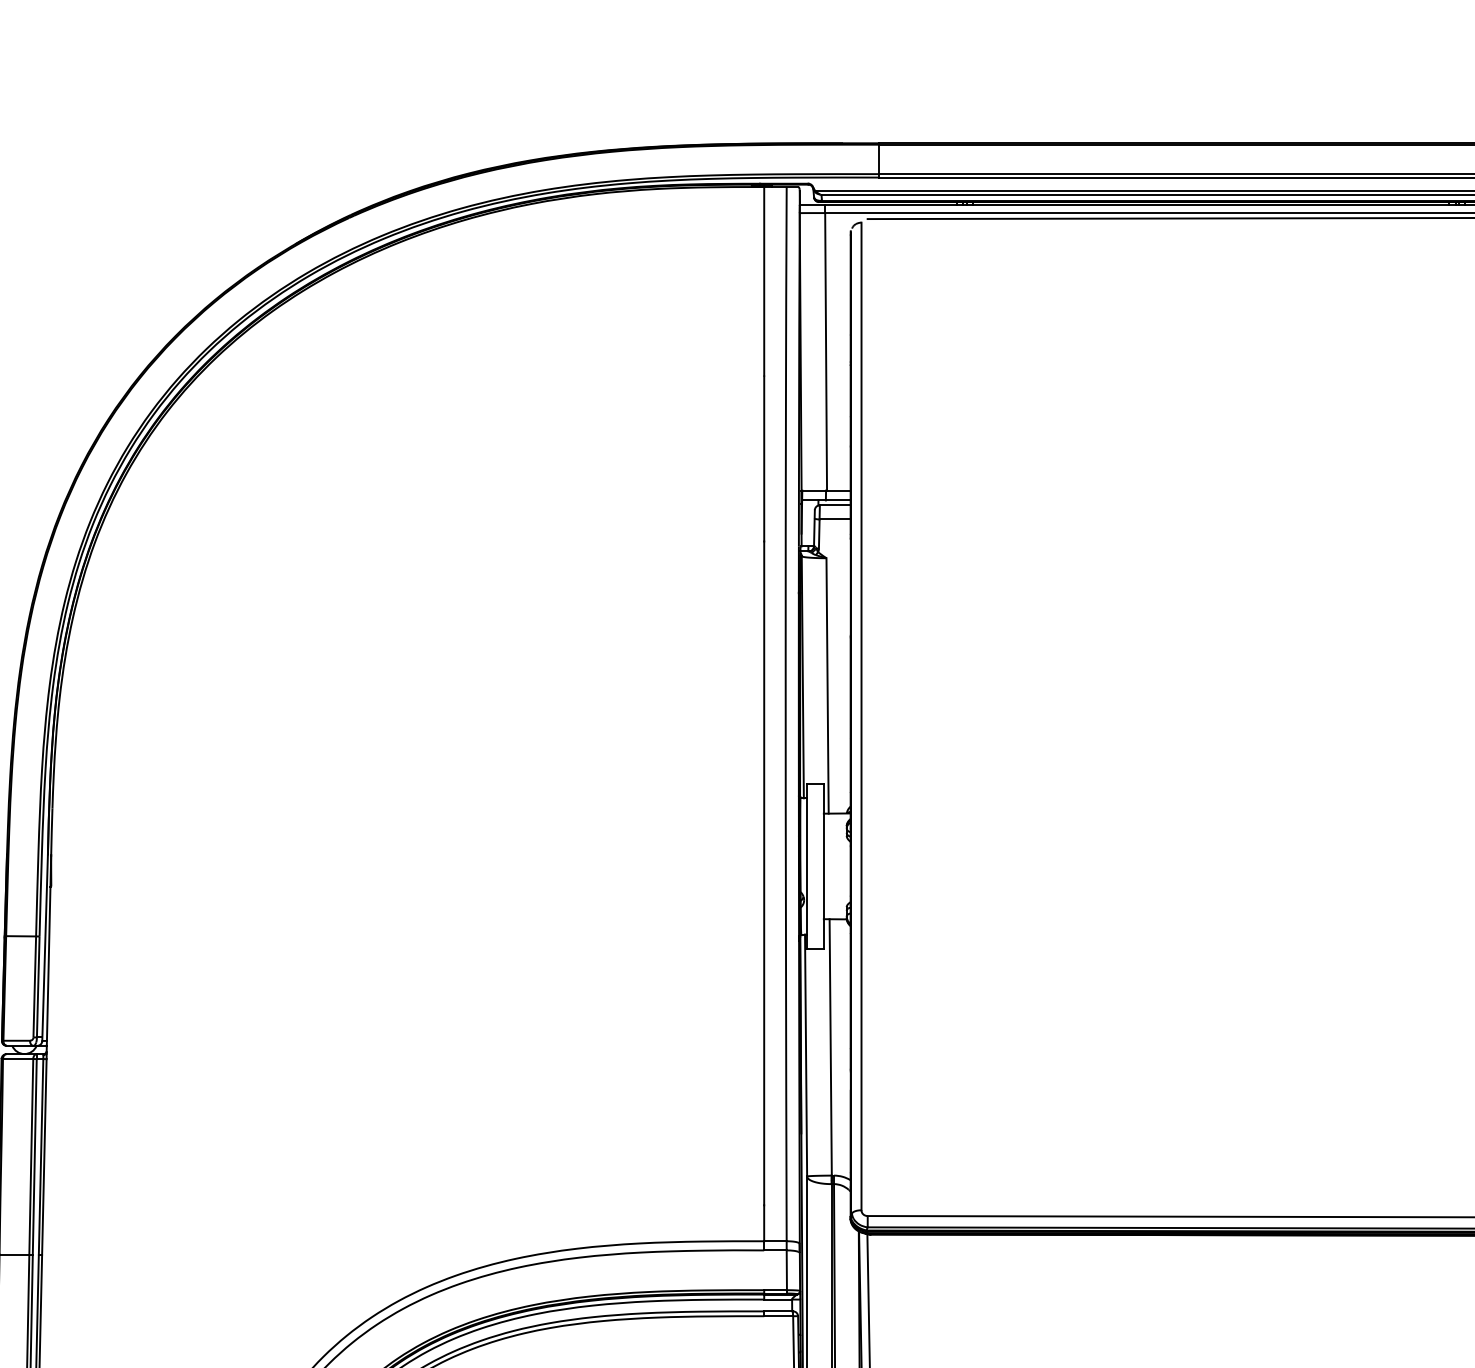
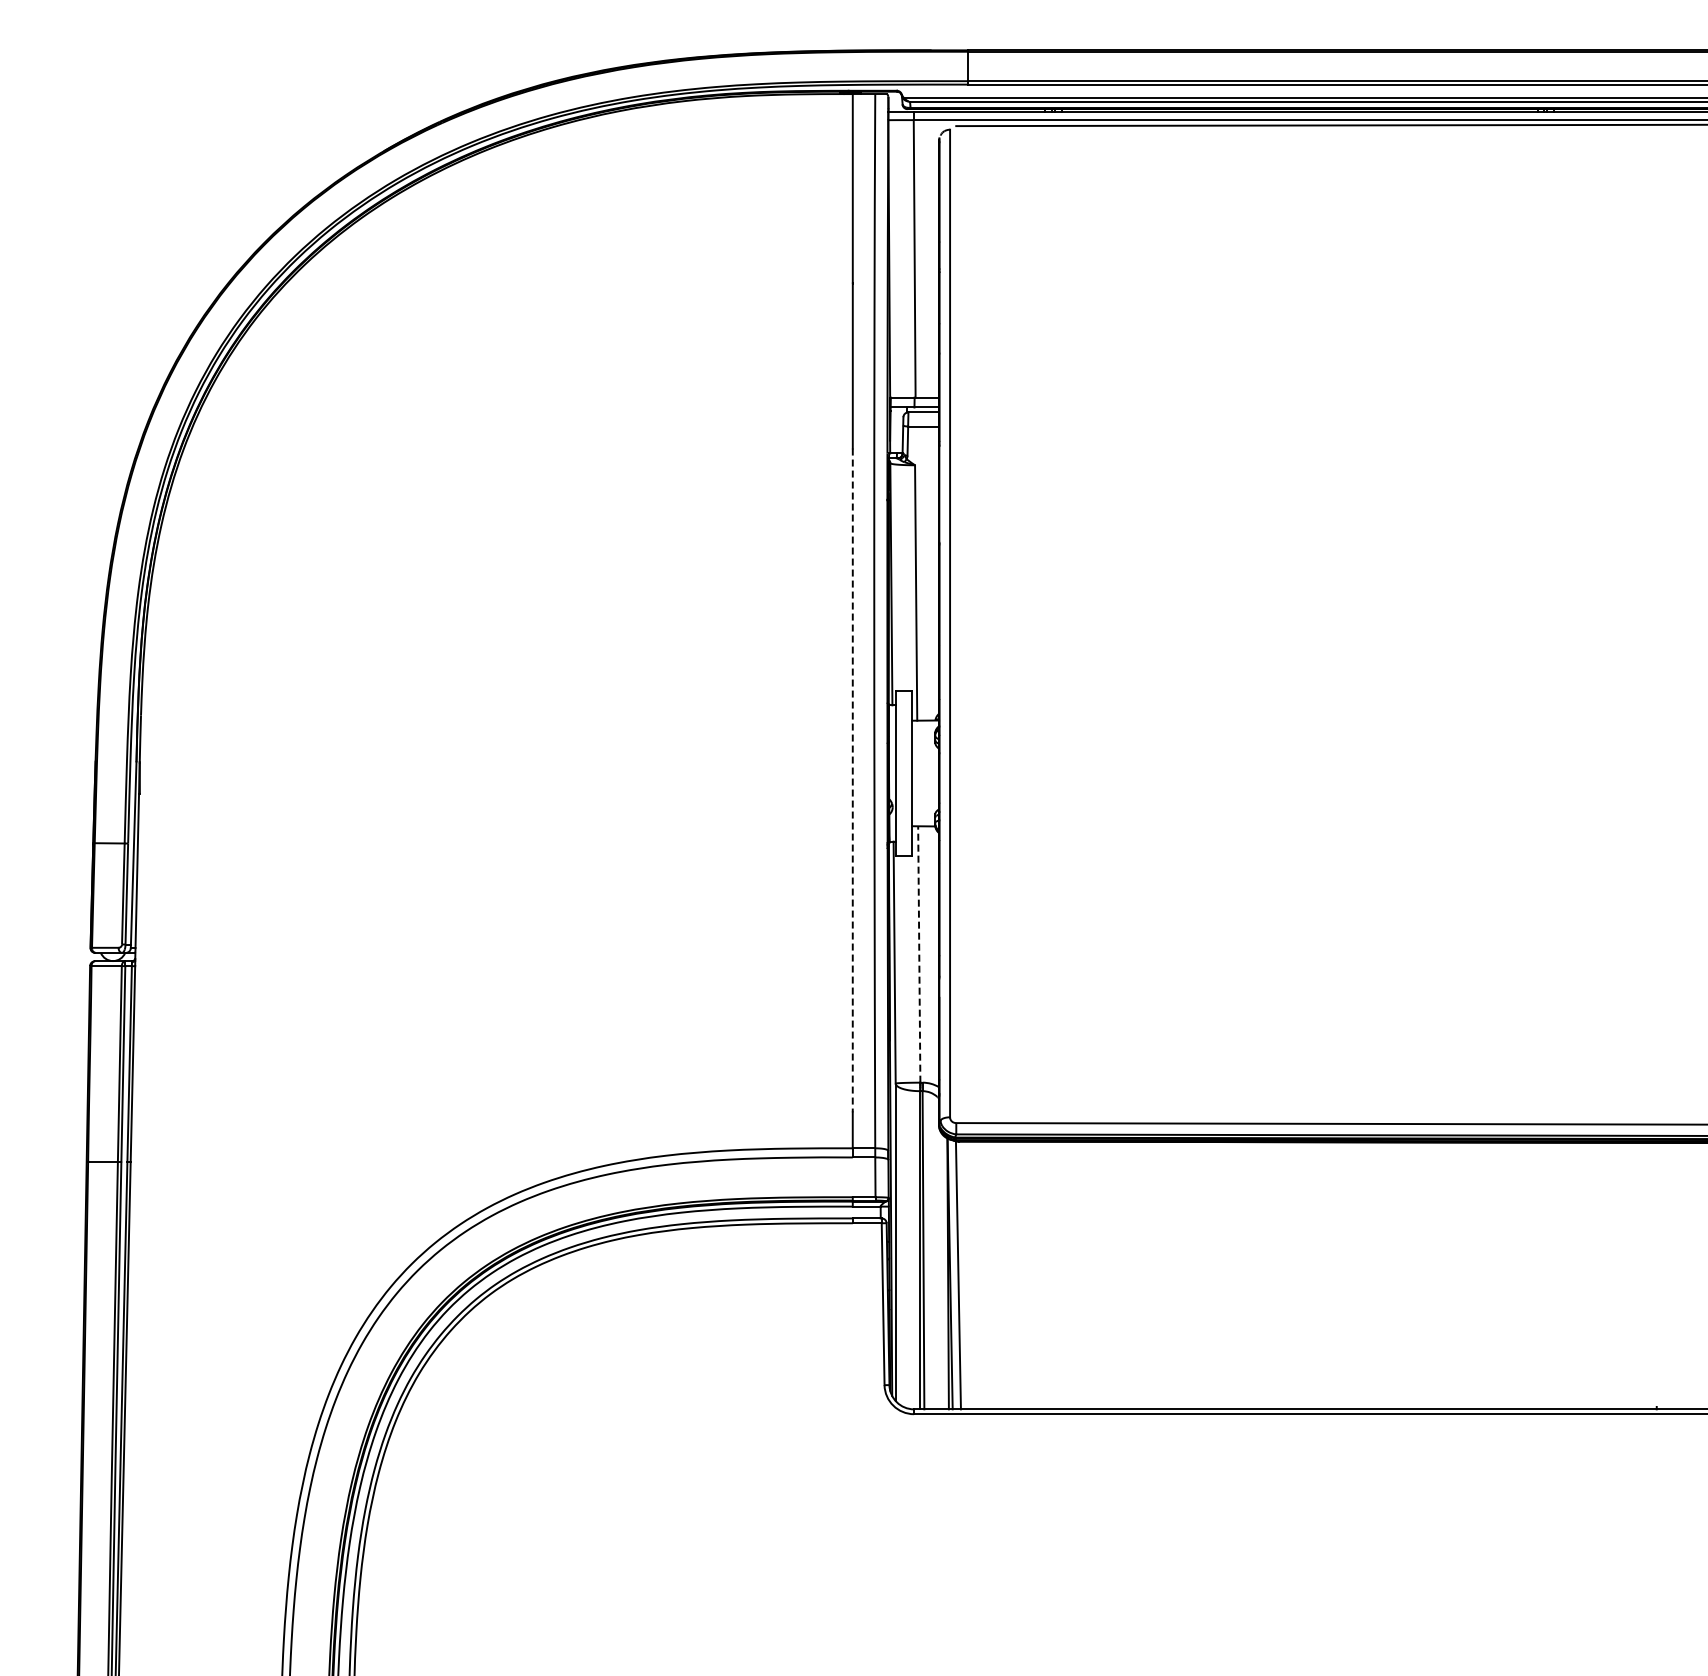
line: (763, 873) -> (852, 780), solid -> dashed
line: (830, 1046) -> (919, 953), solid -> dashed

